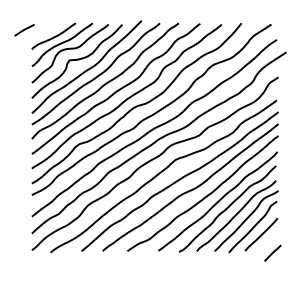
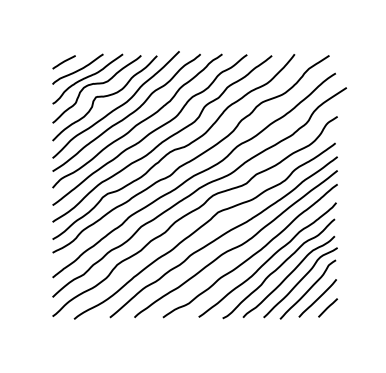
line: (24, 30) -> (63, 62), moved
line: (272, 252) -> (327, 307), moved

